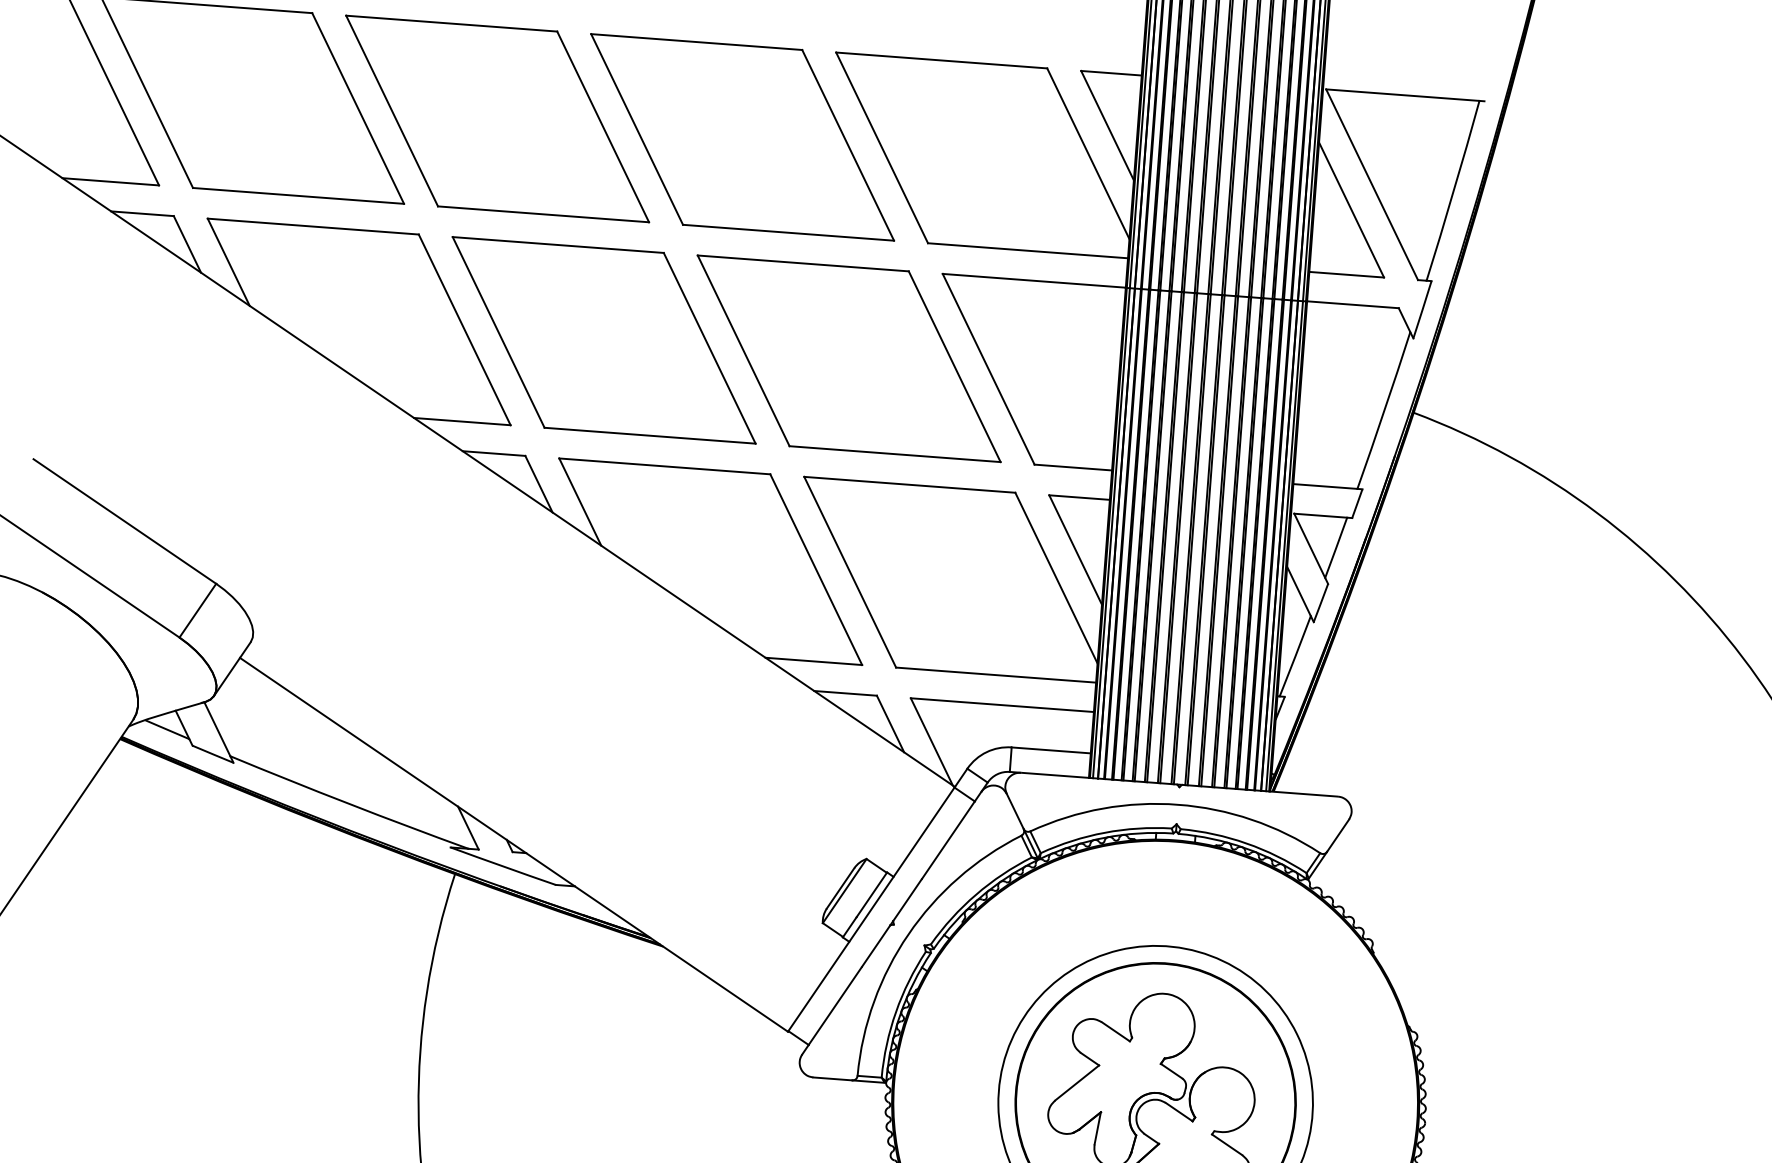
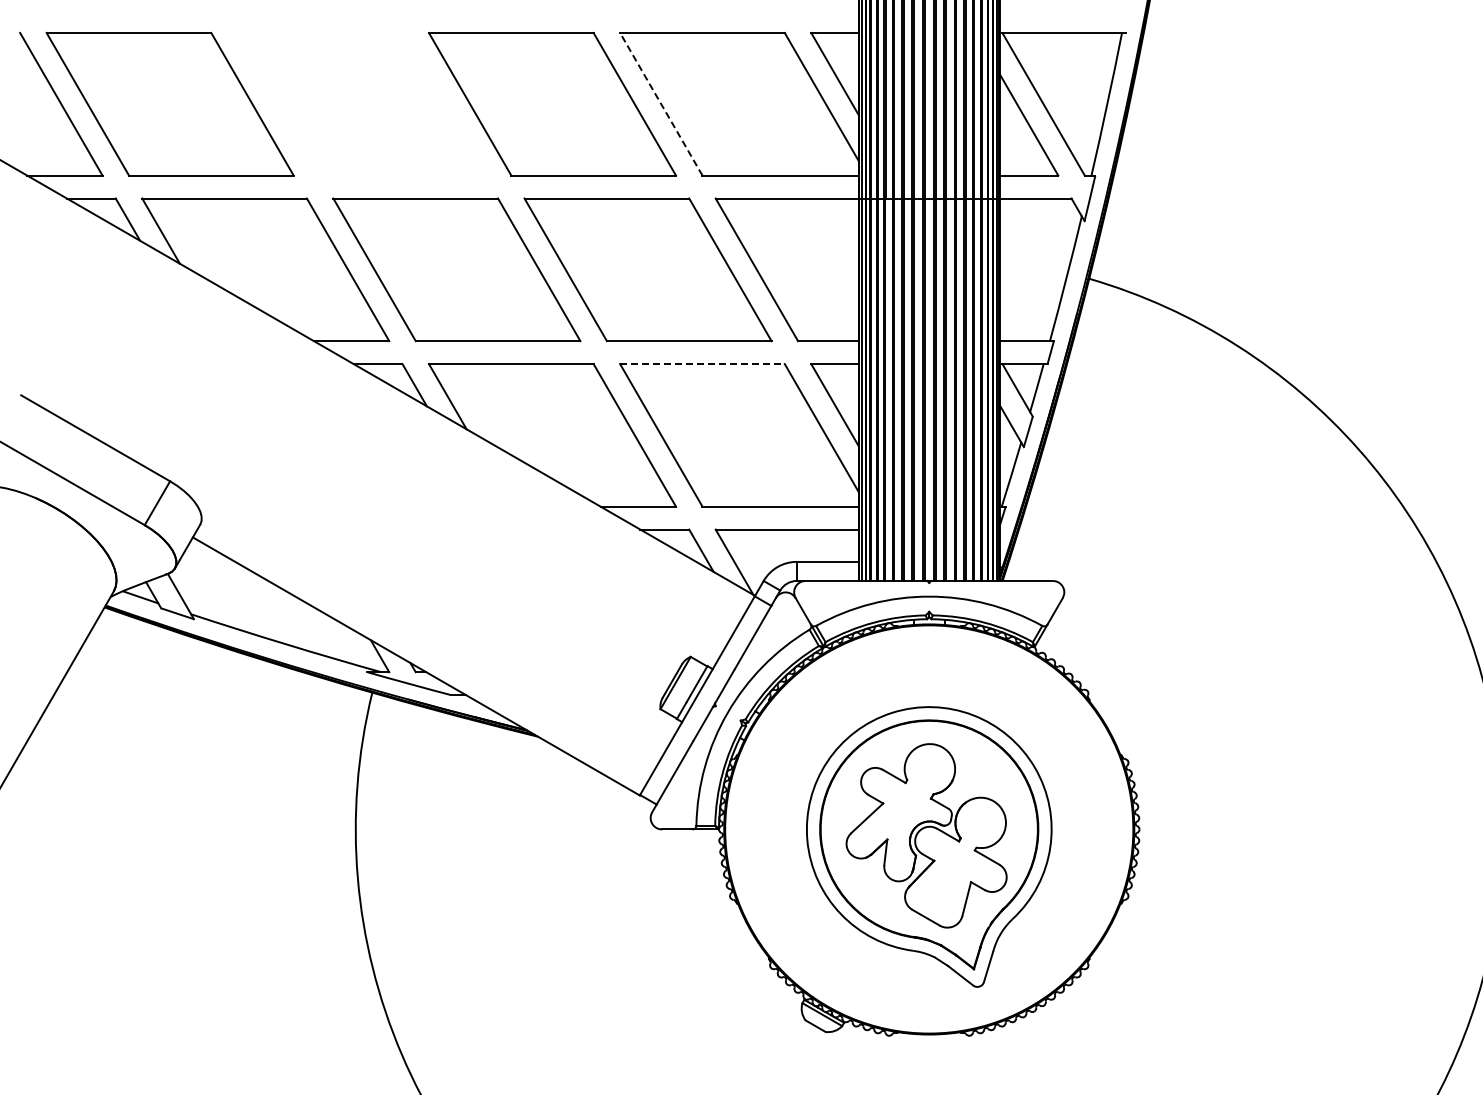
part: (496, 117) -> (360, 103), removed
line: (882, 146) -> (661, 103), solid -> dashed
line: (909, 485) -> (702, 364), solid -> dashed

